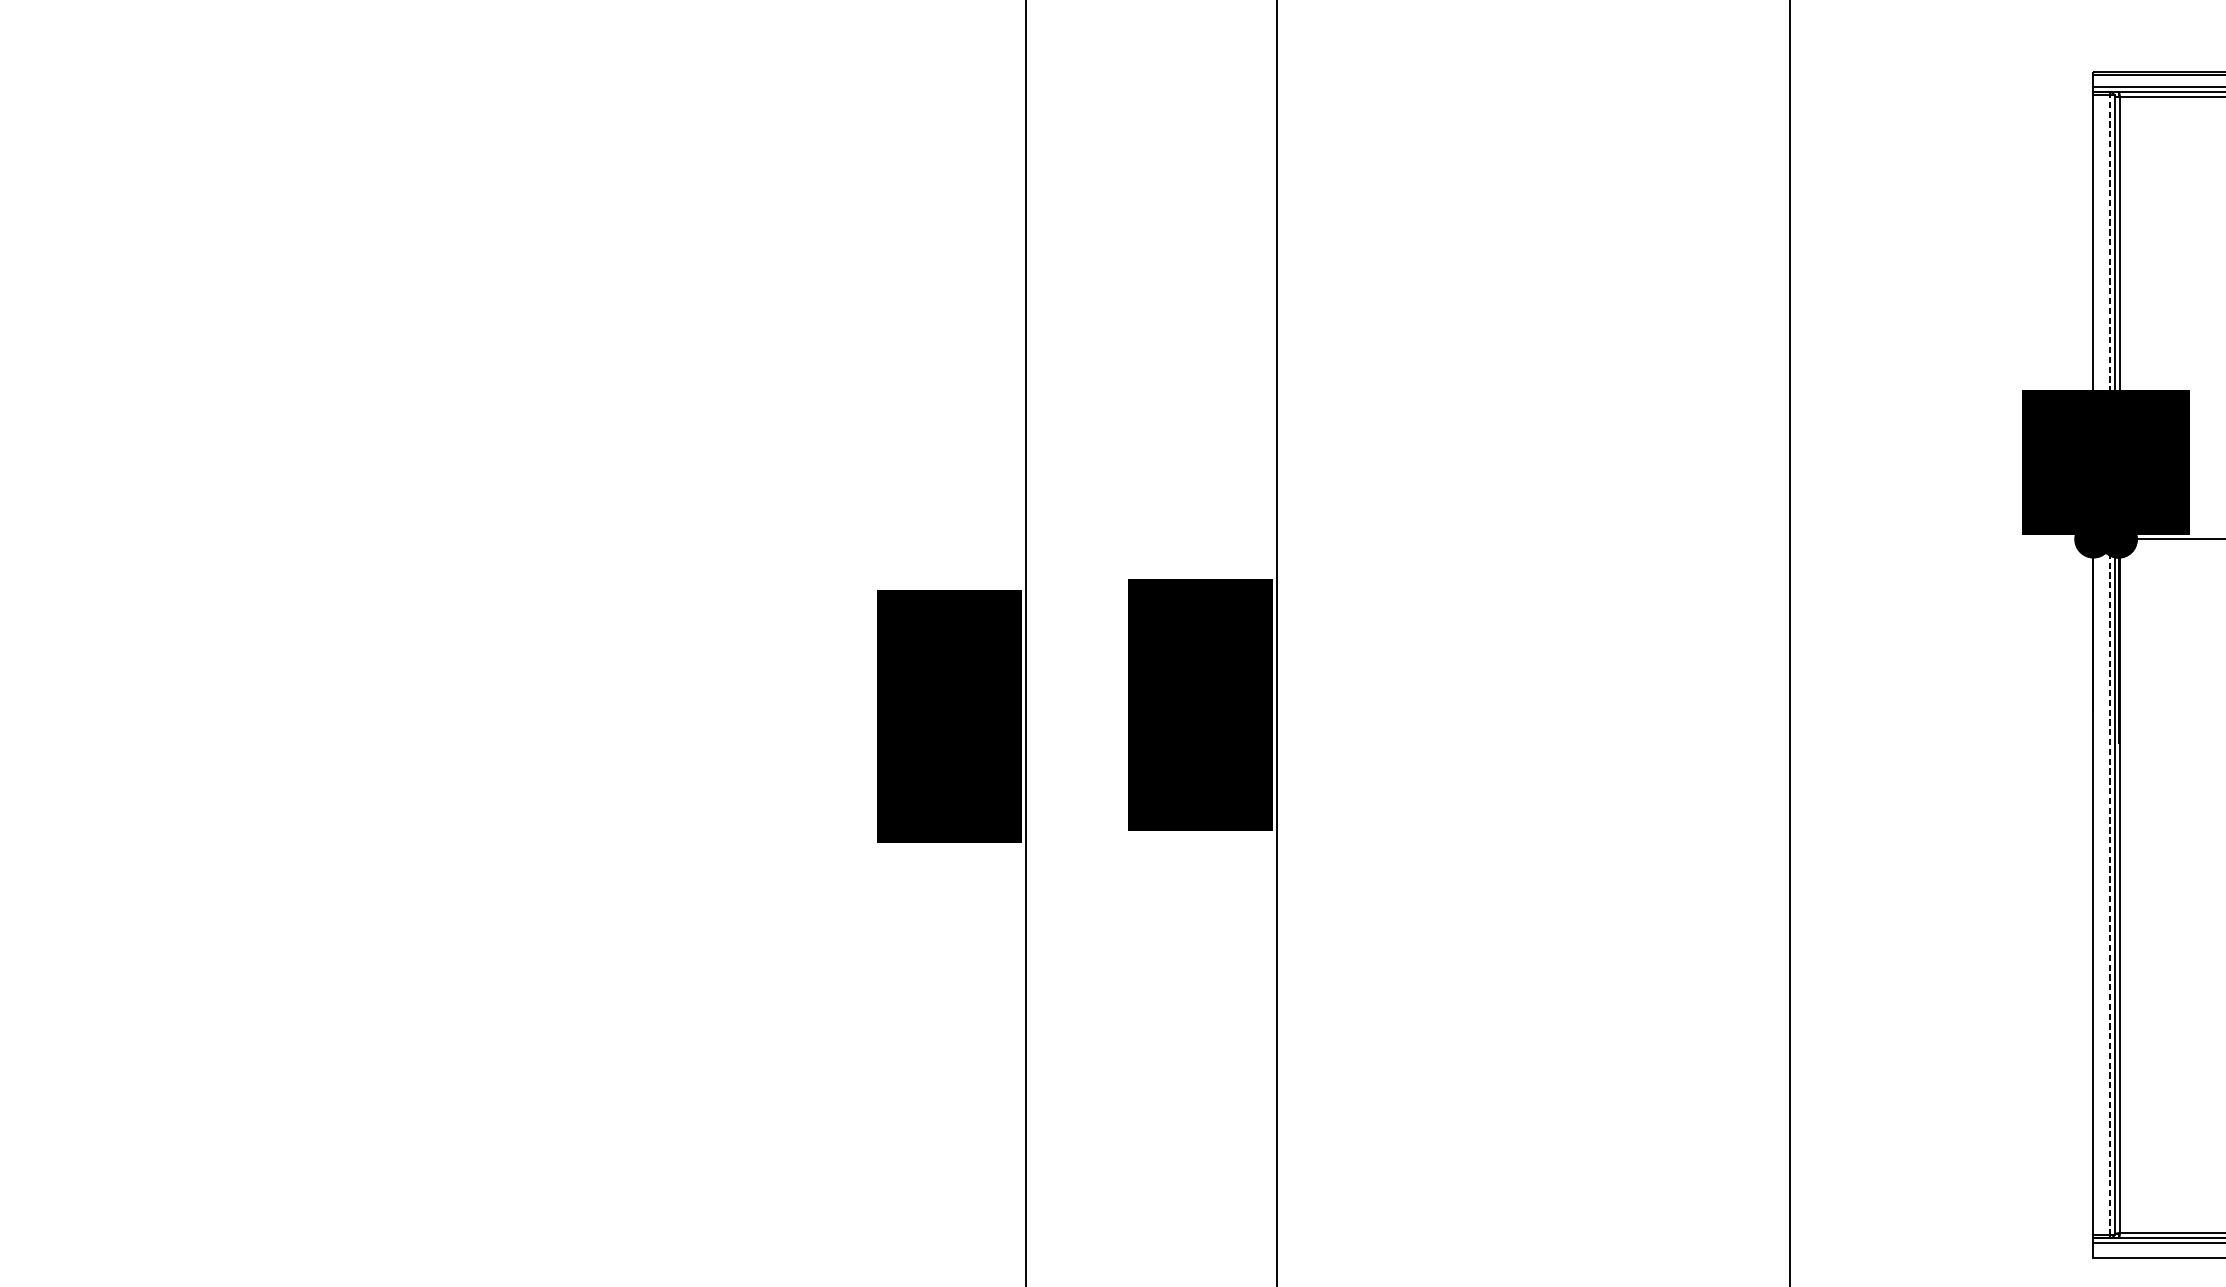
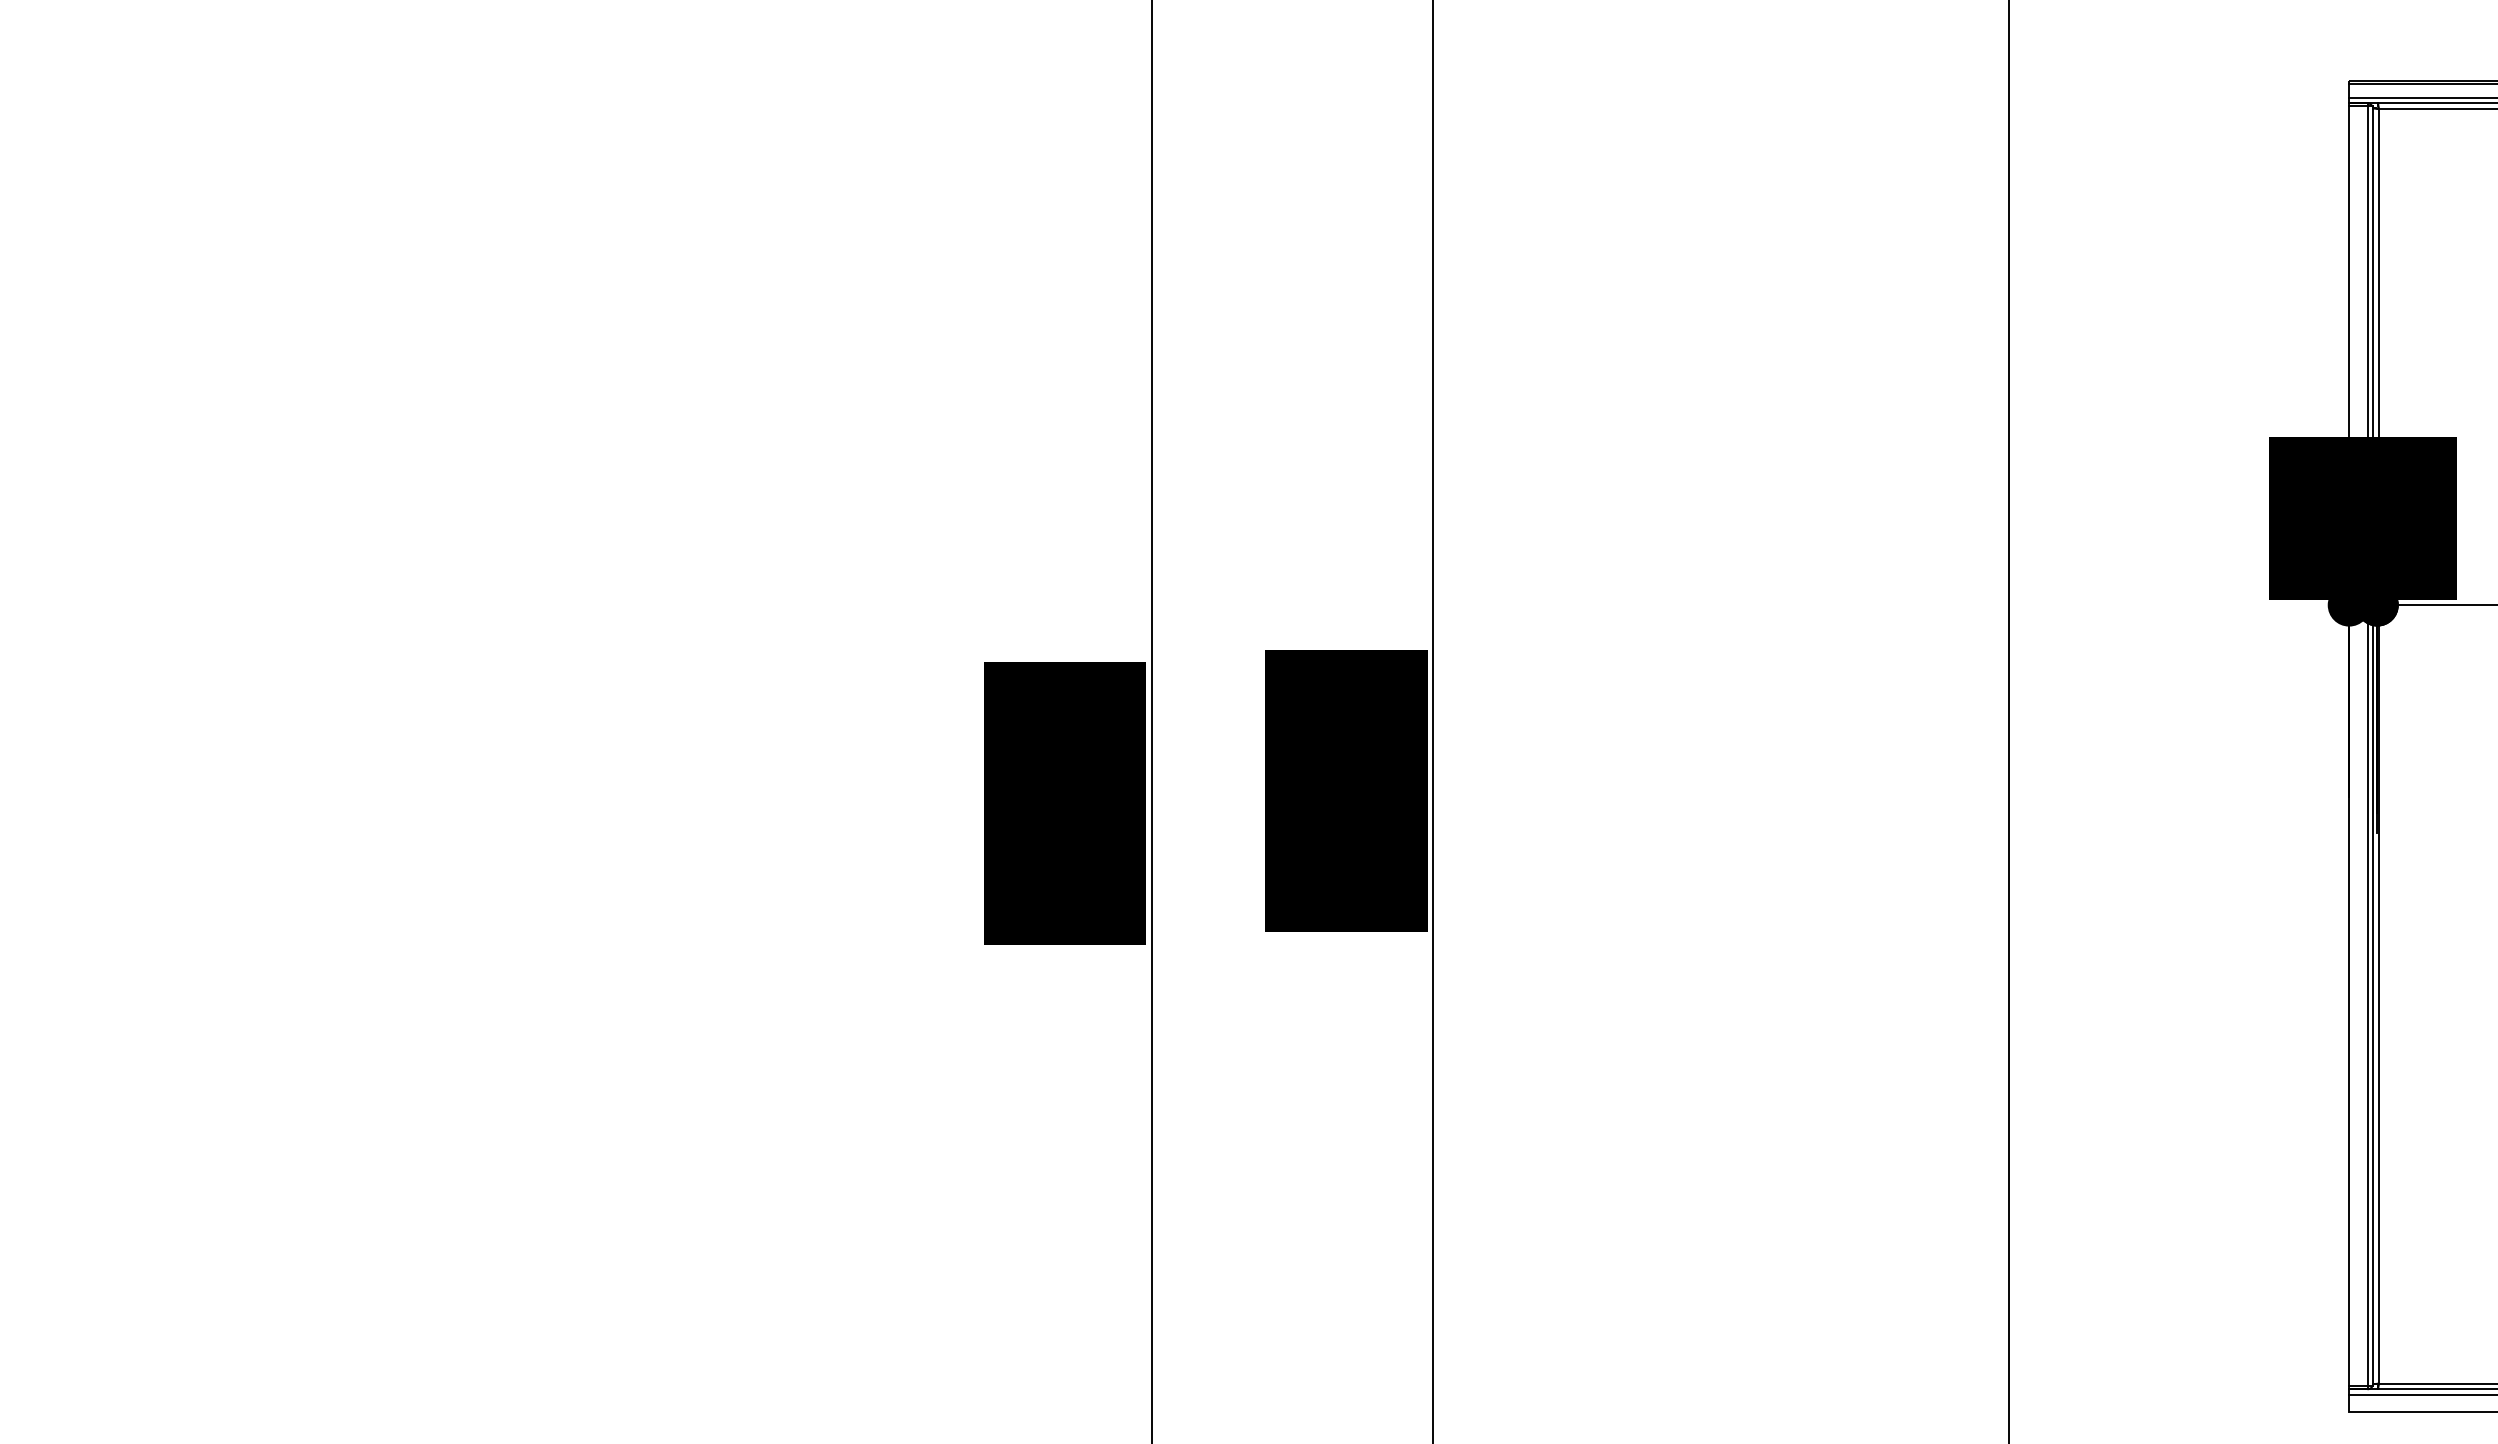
line: (2109, 665) -> (2367, 746), dashed -> solid

